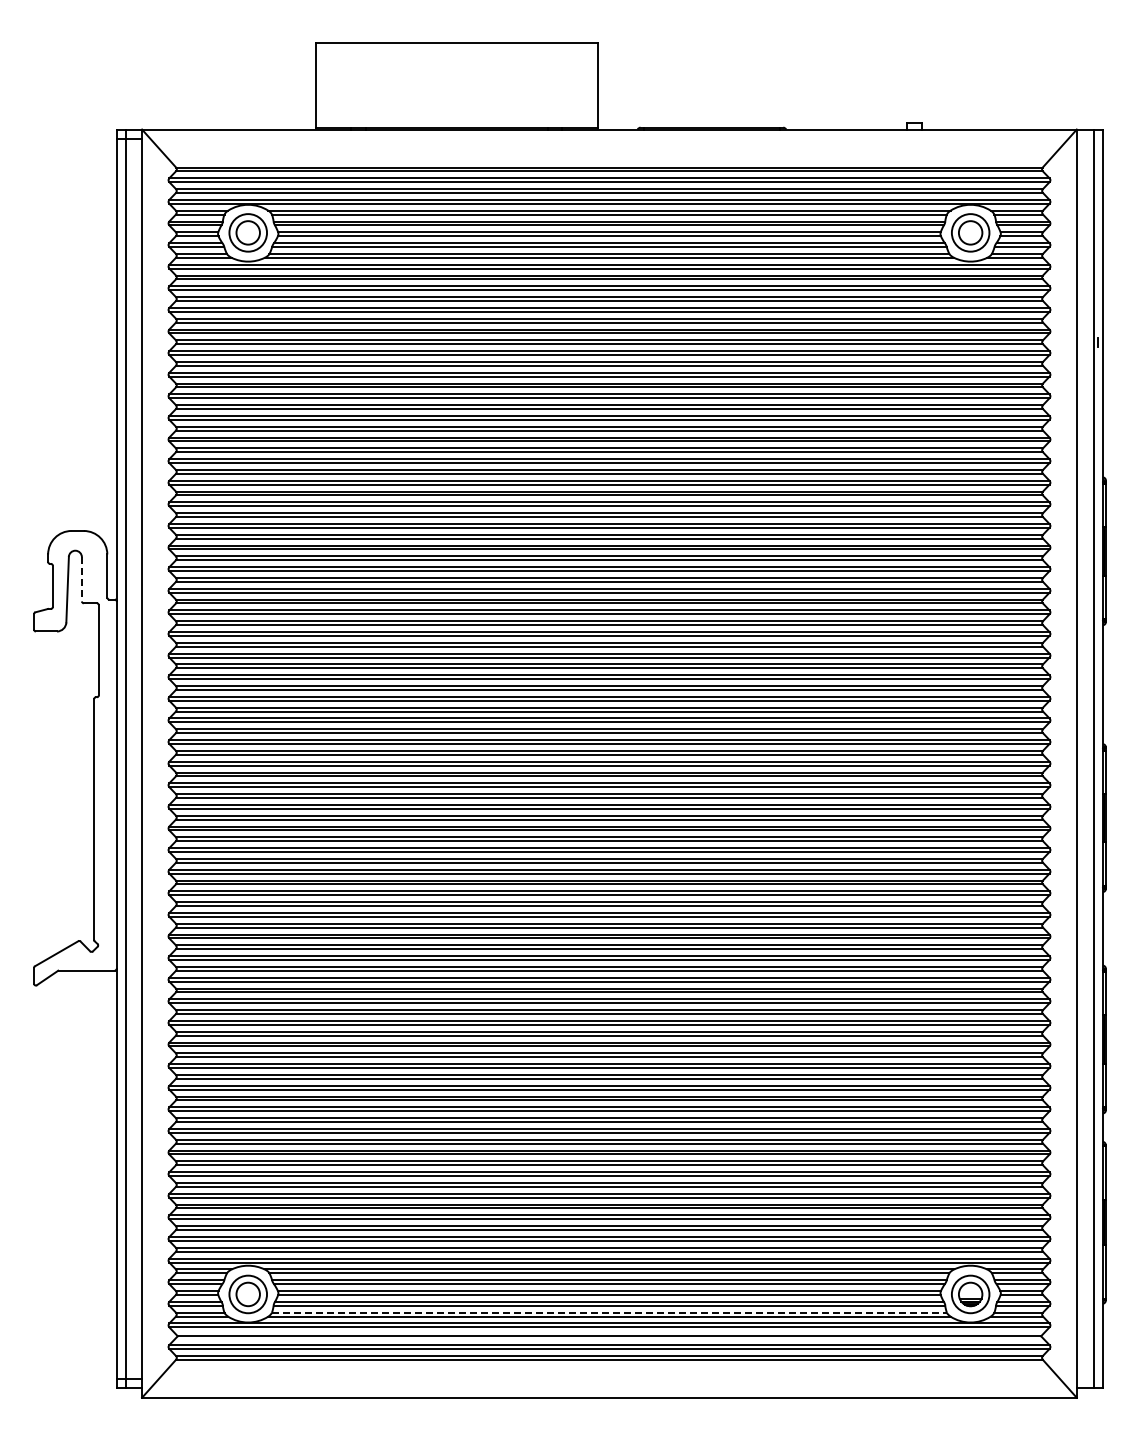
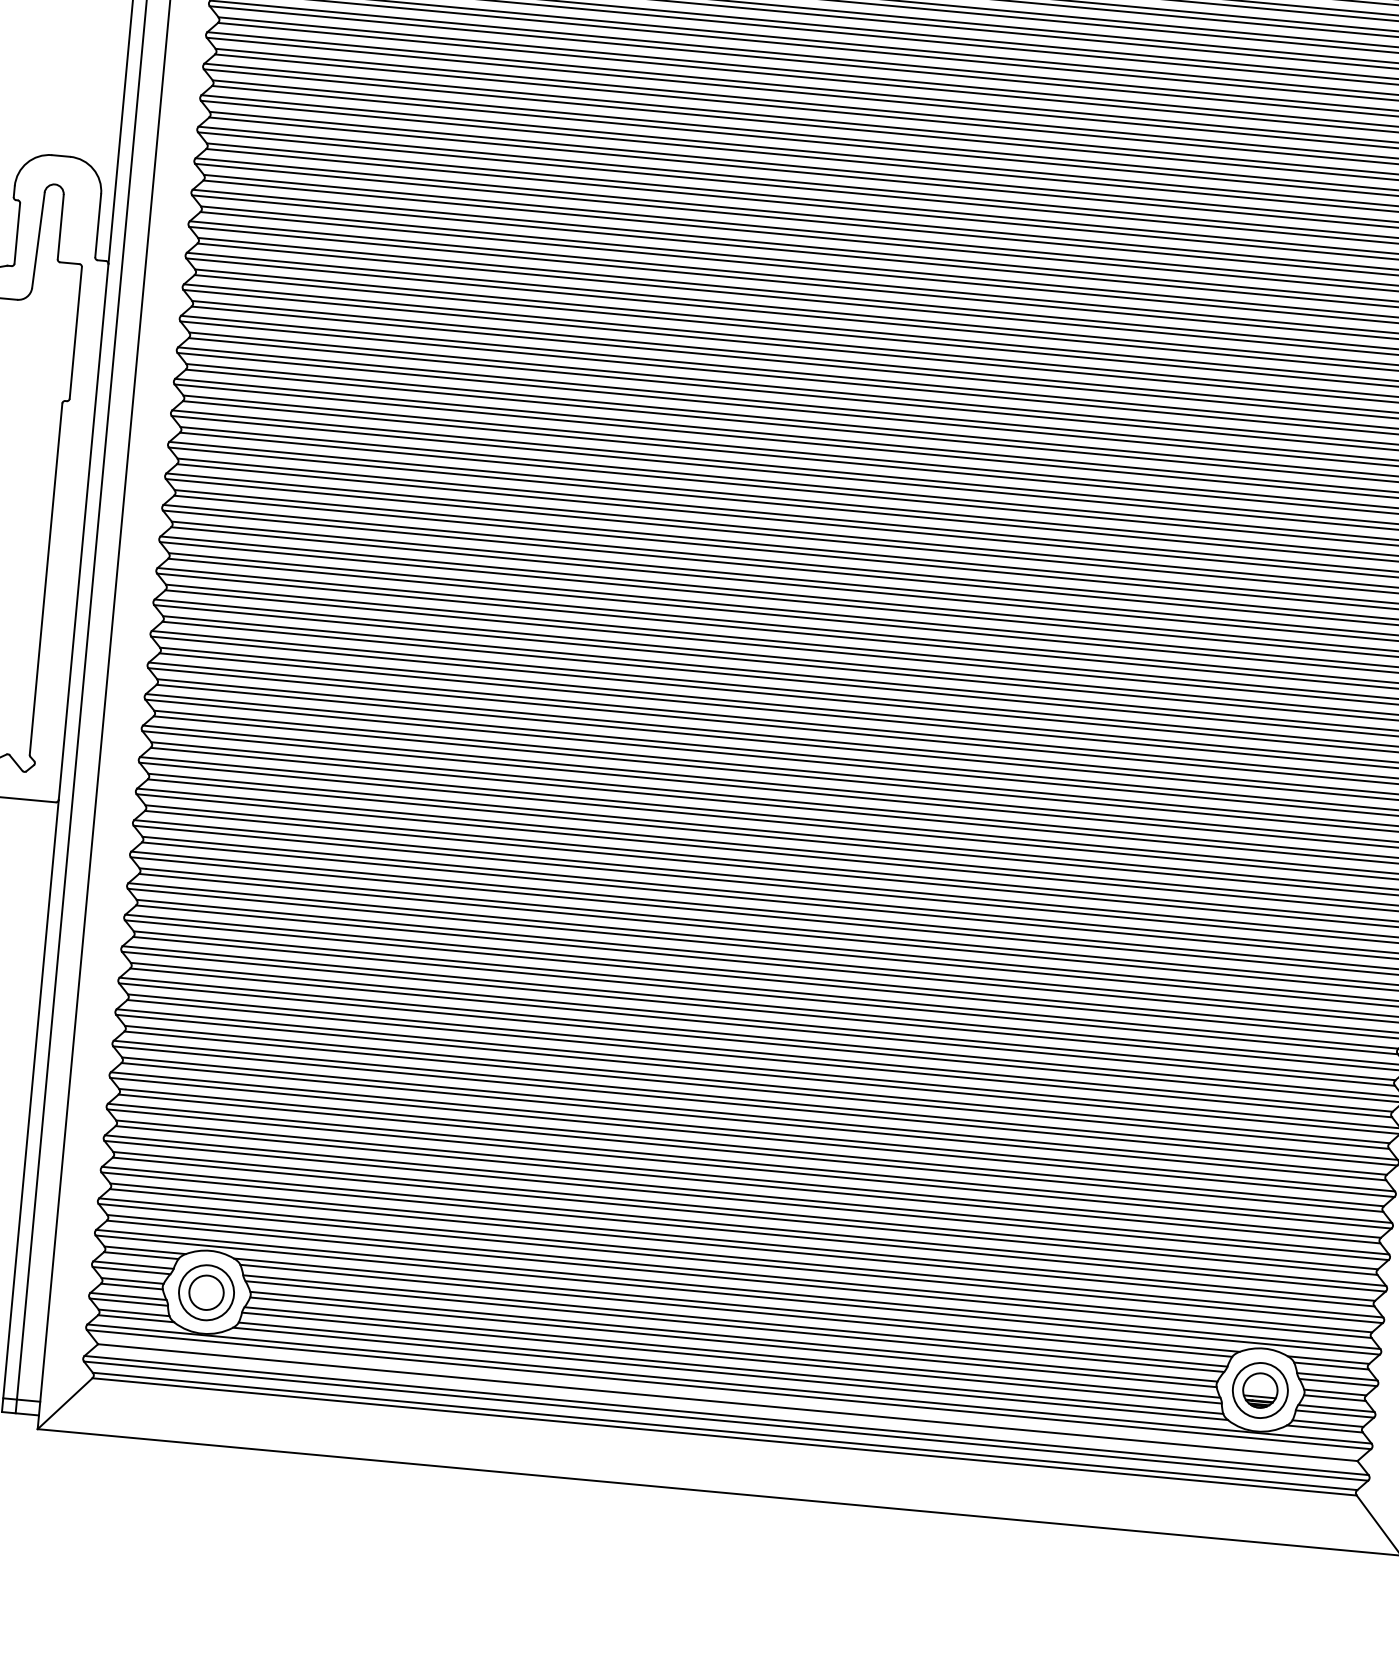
line: (81, 579) -> (60, 227), dashed -> solid
line: (609, 1312) -> (731, 1367), dashed -> solid

